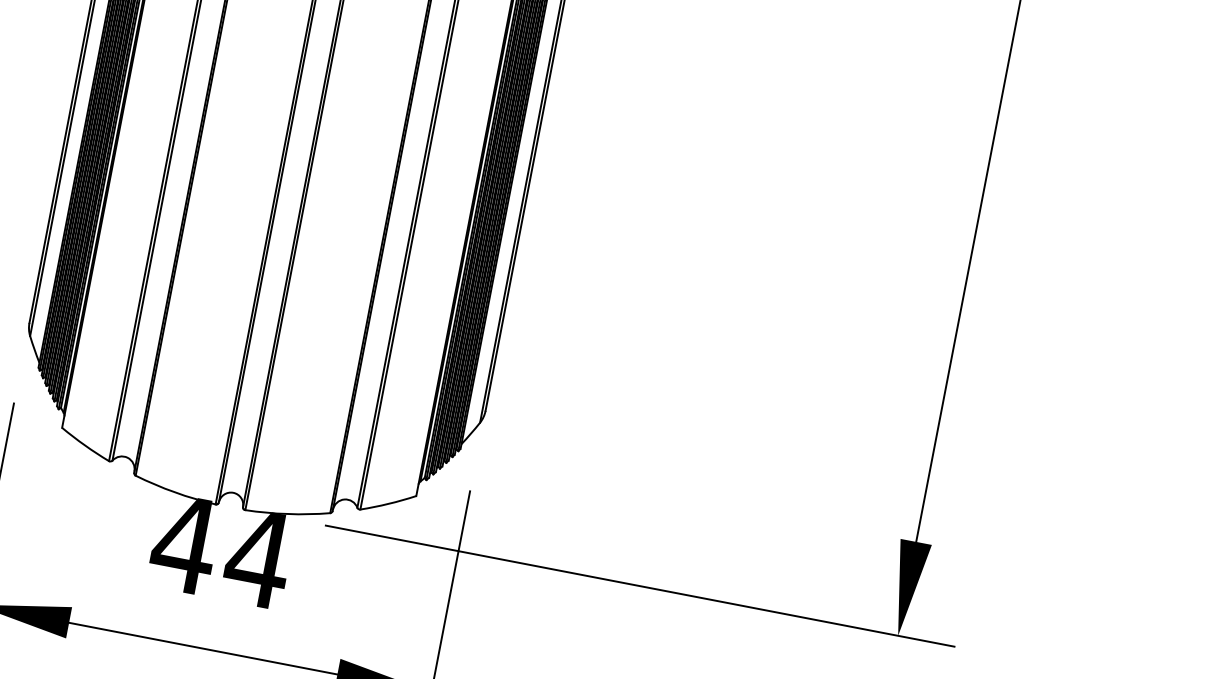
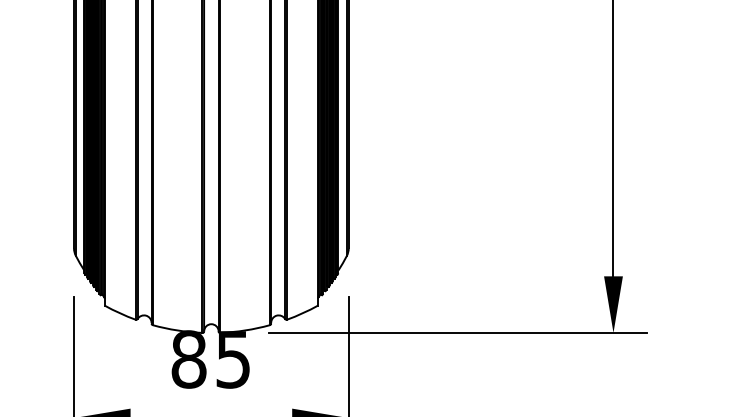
text: (220, 551) -> (210, 359), 44 -> 85

